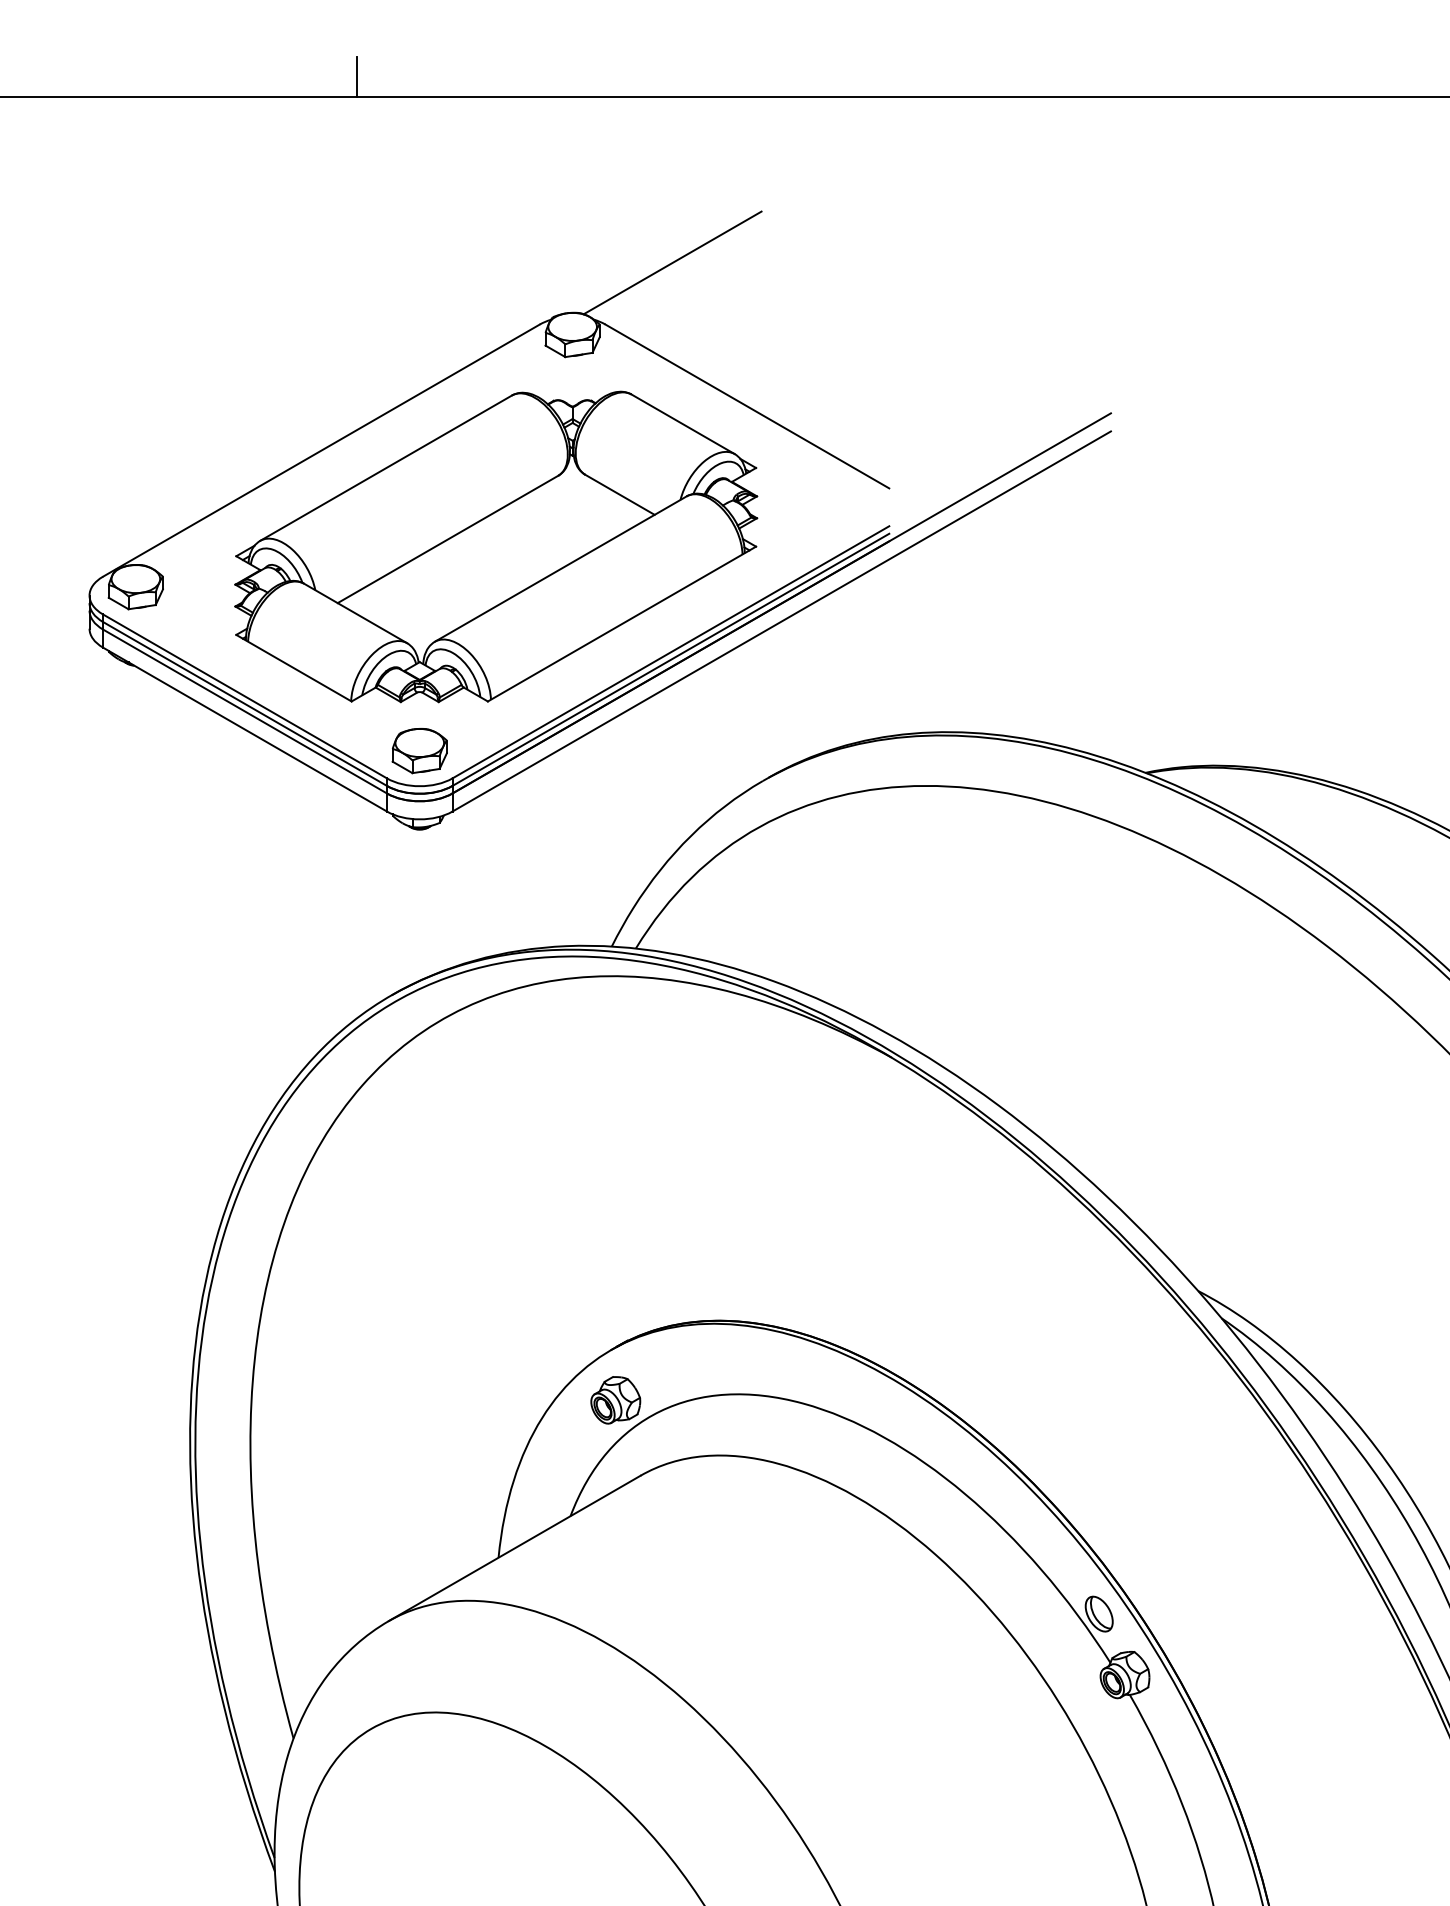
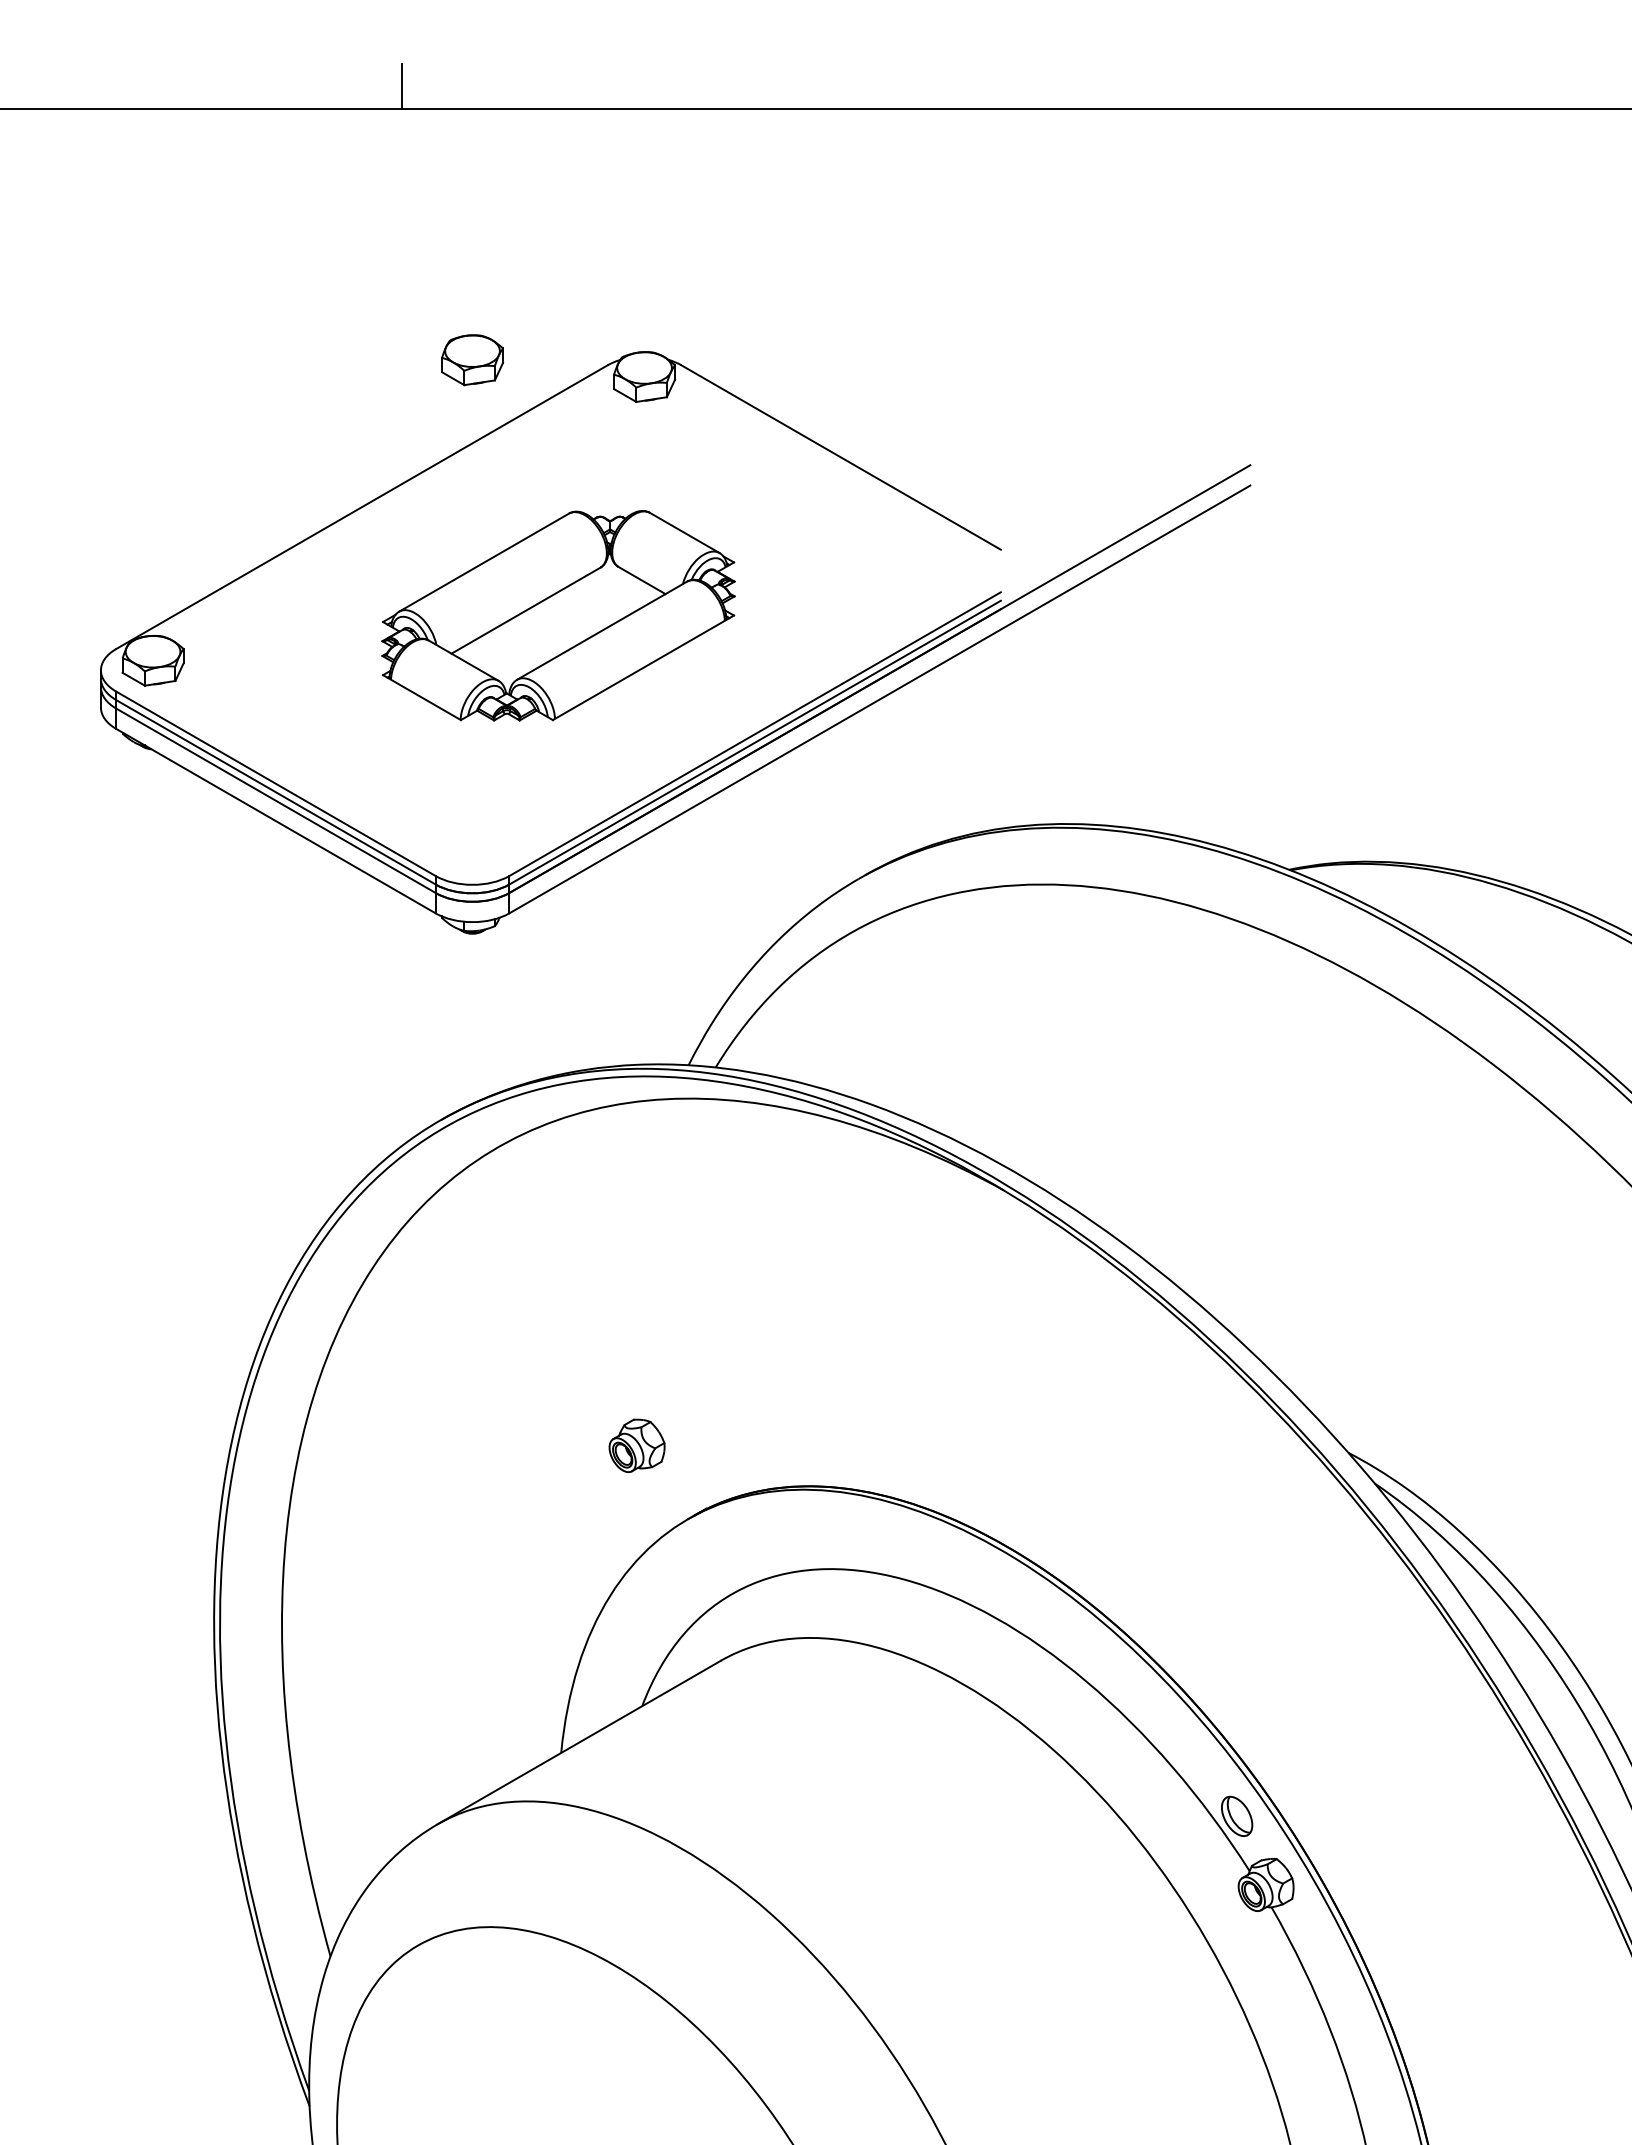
line: (673, 262) -> (757, 295), removed
part: (496, 546) -> (558, 615), size x0.6
part: (419, 751) -> (472, 360), moved
part: (615, 1400) -> (636, 1445), moved

